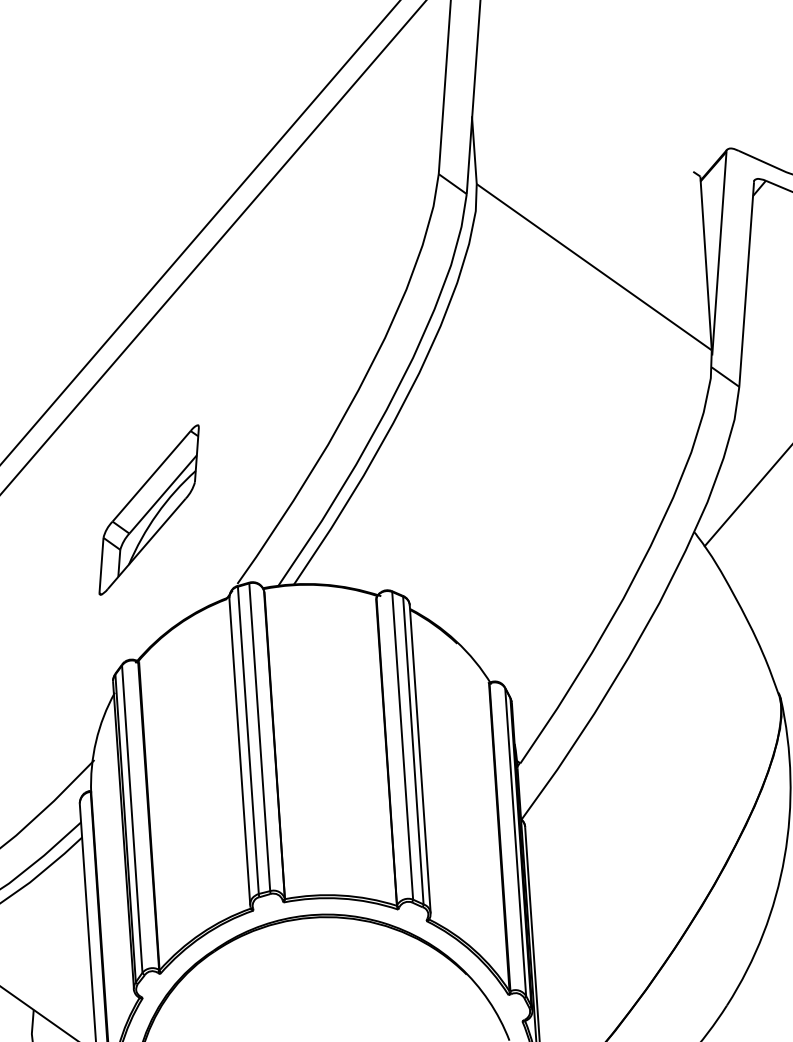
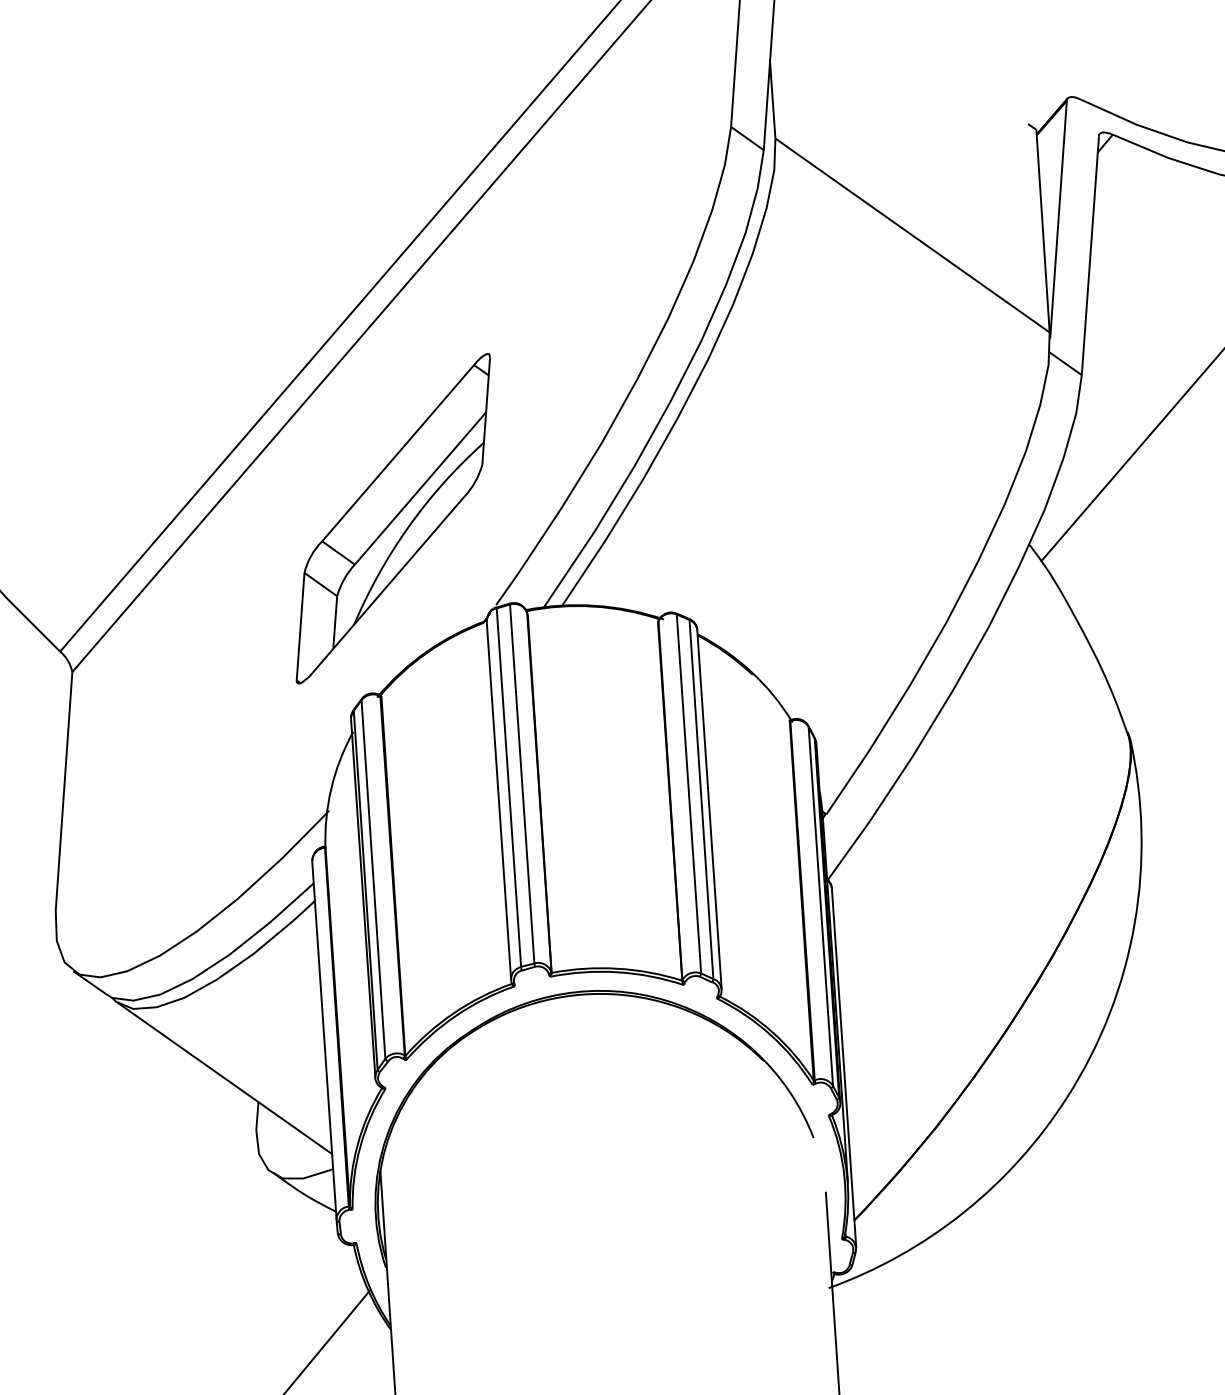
part: (148, 509) -> (392, 518), size x1.67

